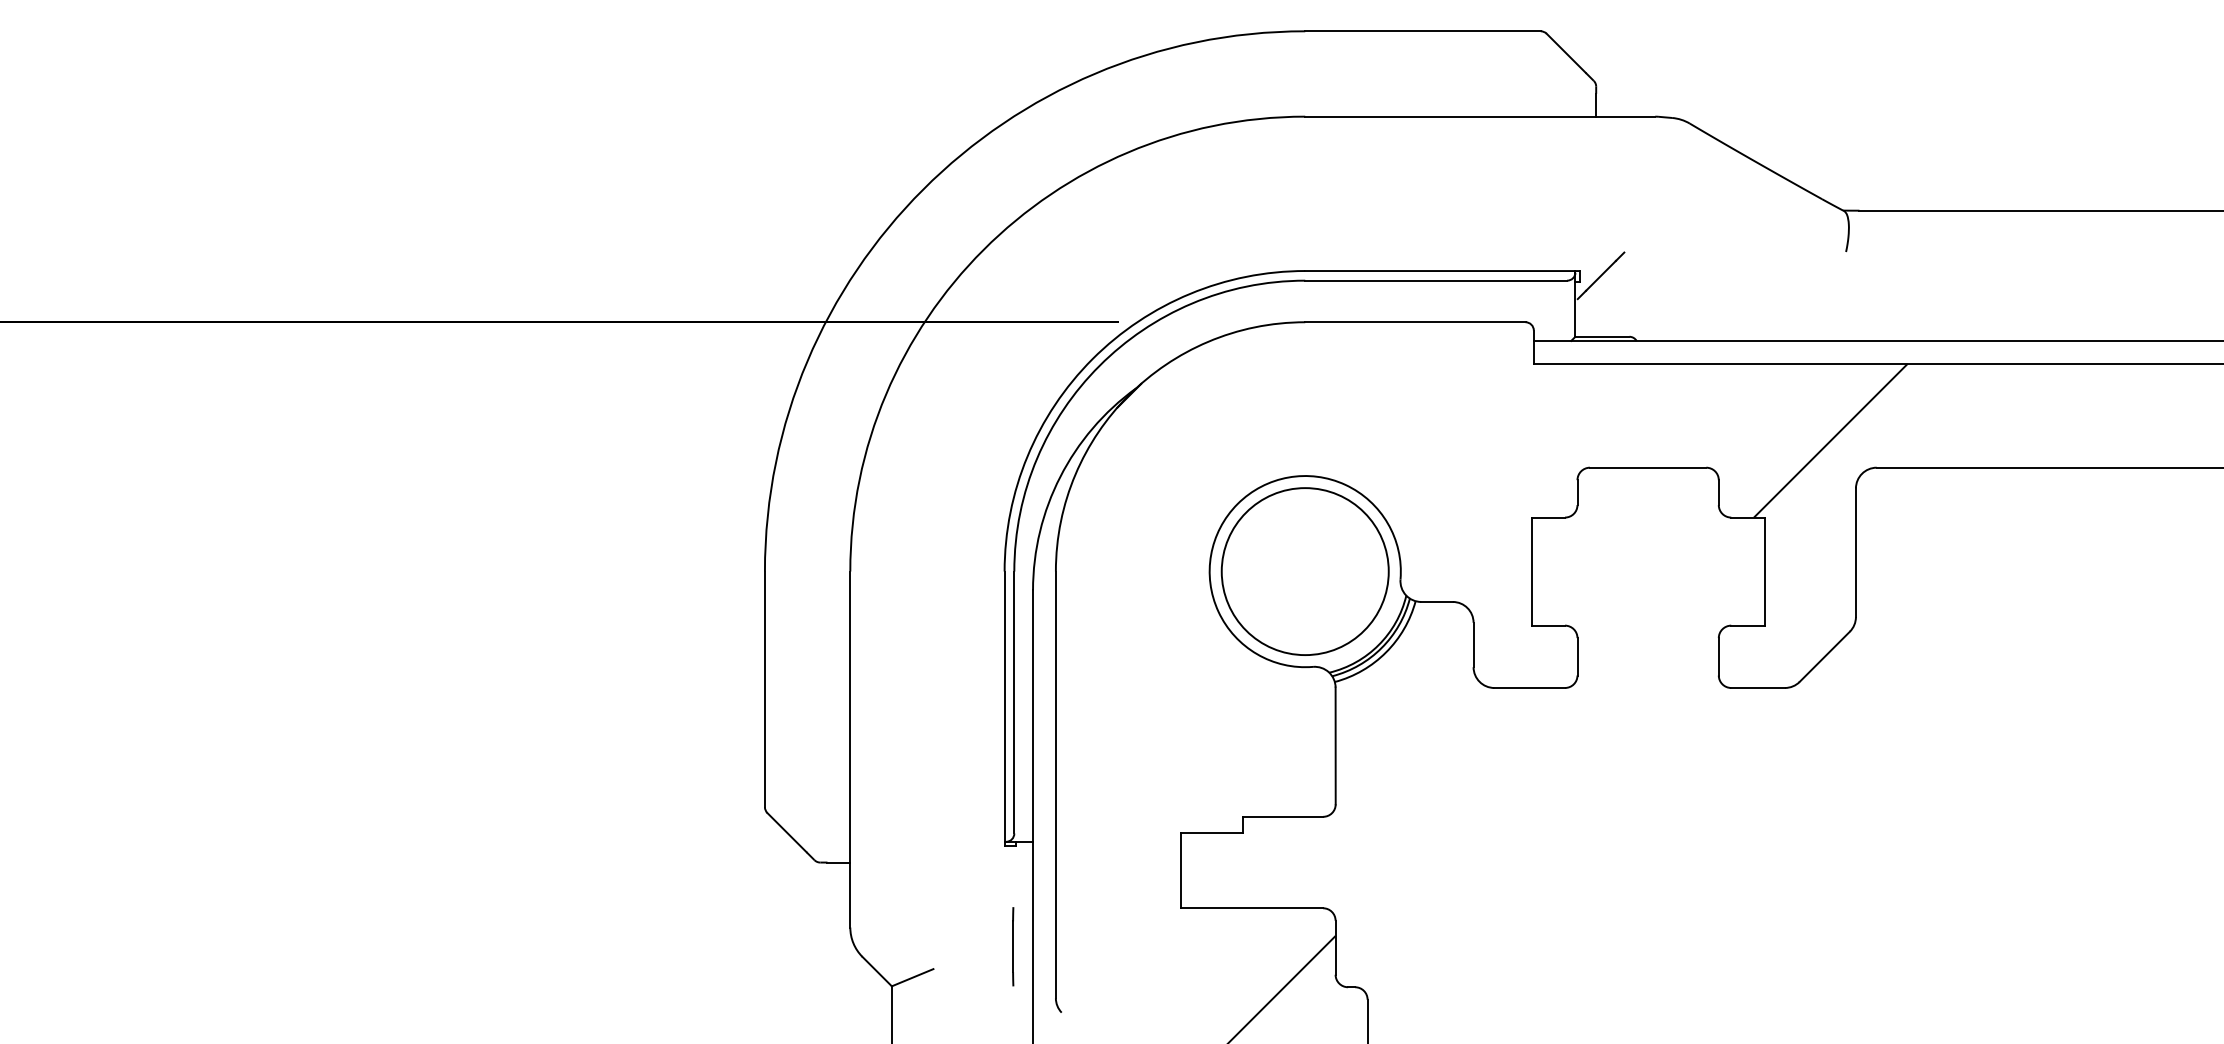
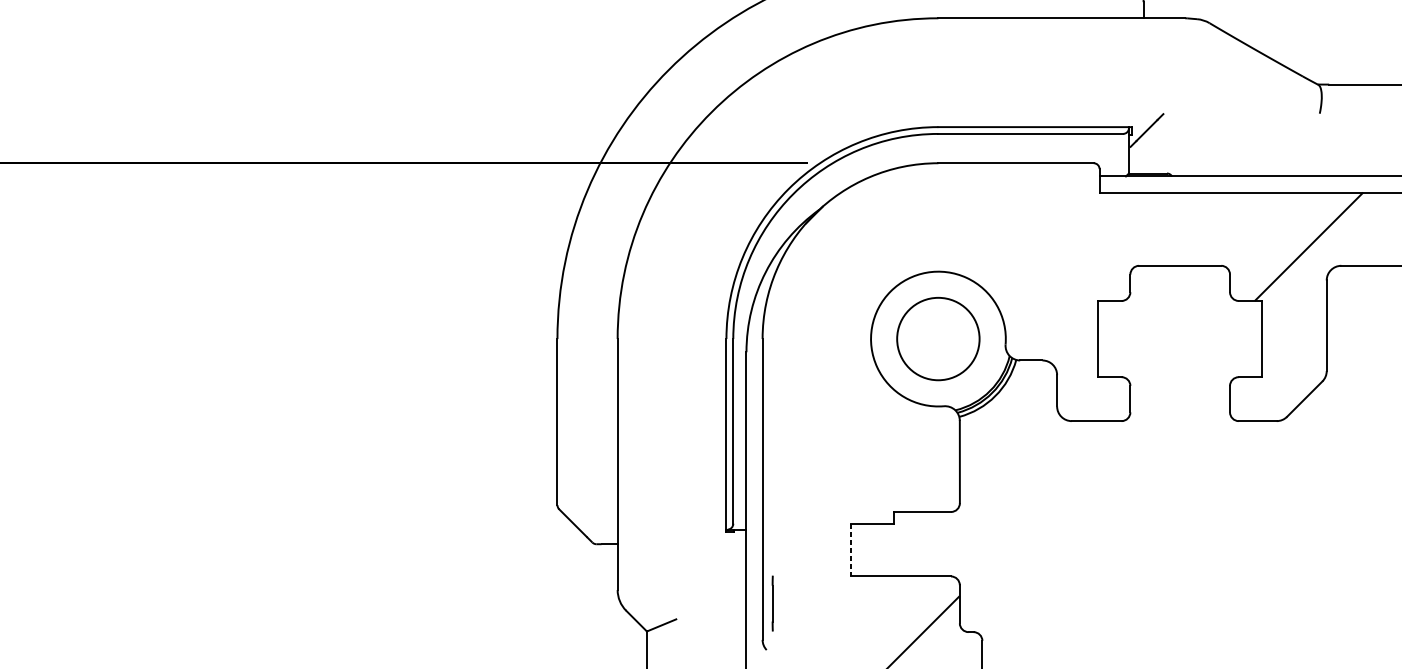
circle: (1304, 571) -> (937, 338), size x0.7
line: (1180, 870) -> (850, 549), solid -> dashed
line: (1013, 946) -> (772, 603), moved

